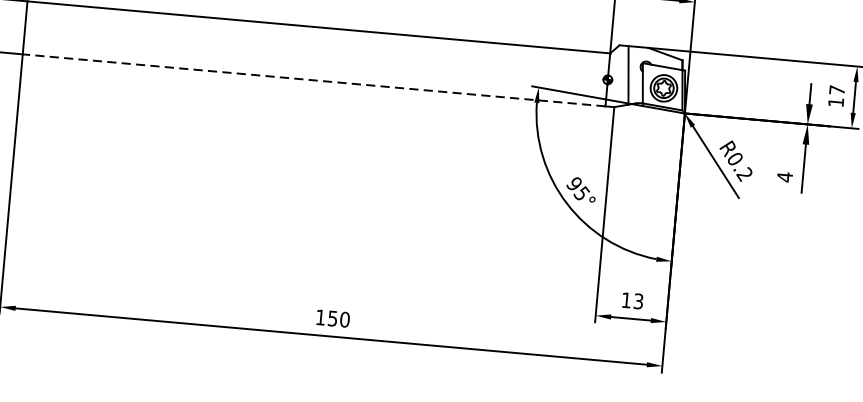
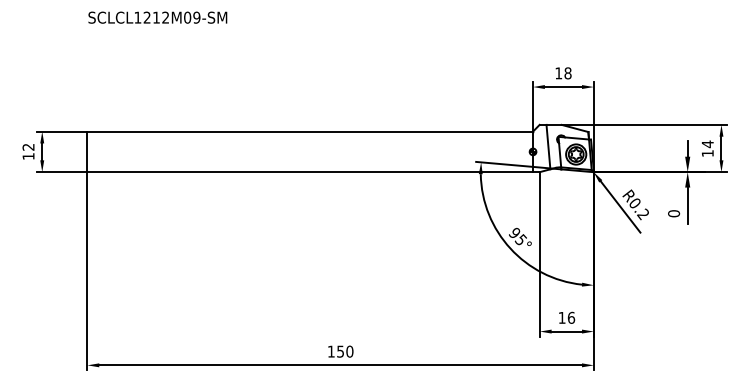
line: (314, 80) -> (310, 172), dashed -> solid
text: (836, 90) -> (707, 144), 17 -> 14
text: (785, 176) -> (674, 213), 4 -> 0
text: (638, 300) -> (571, 317), 13 -> 16

